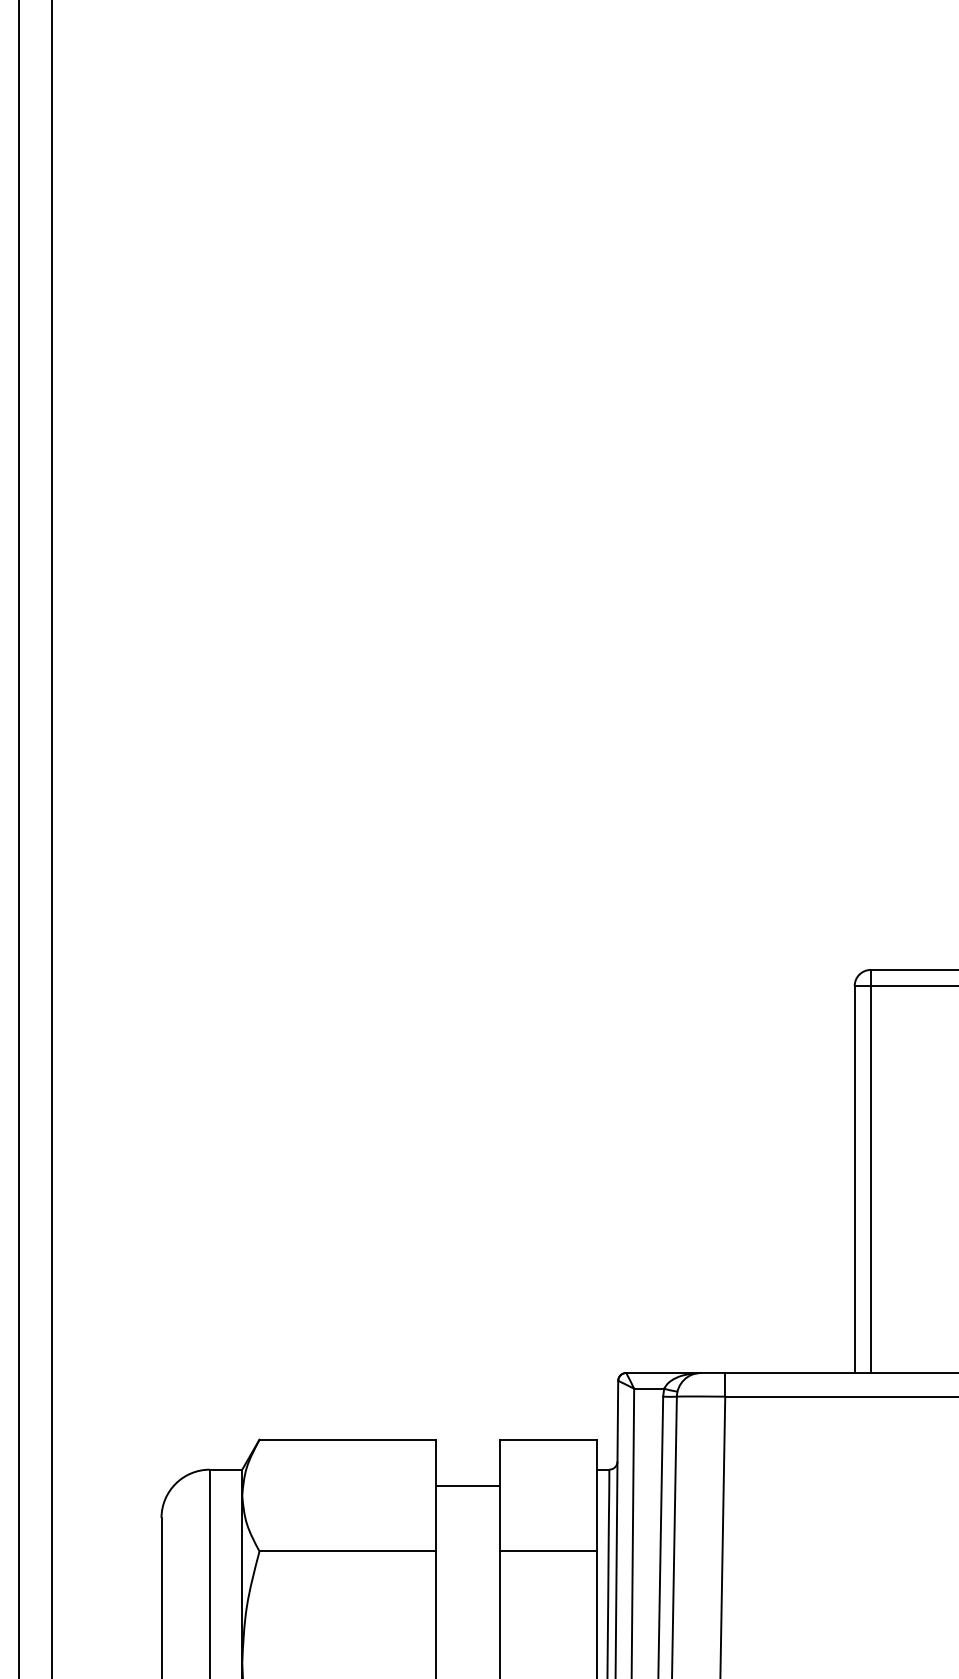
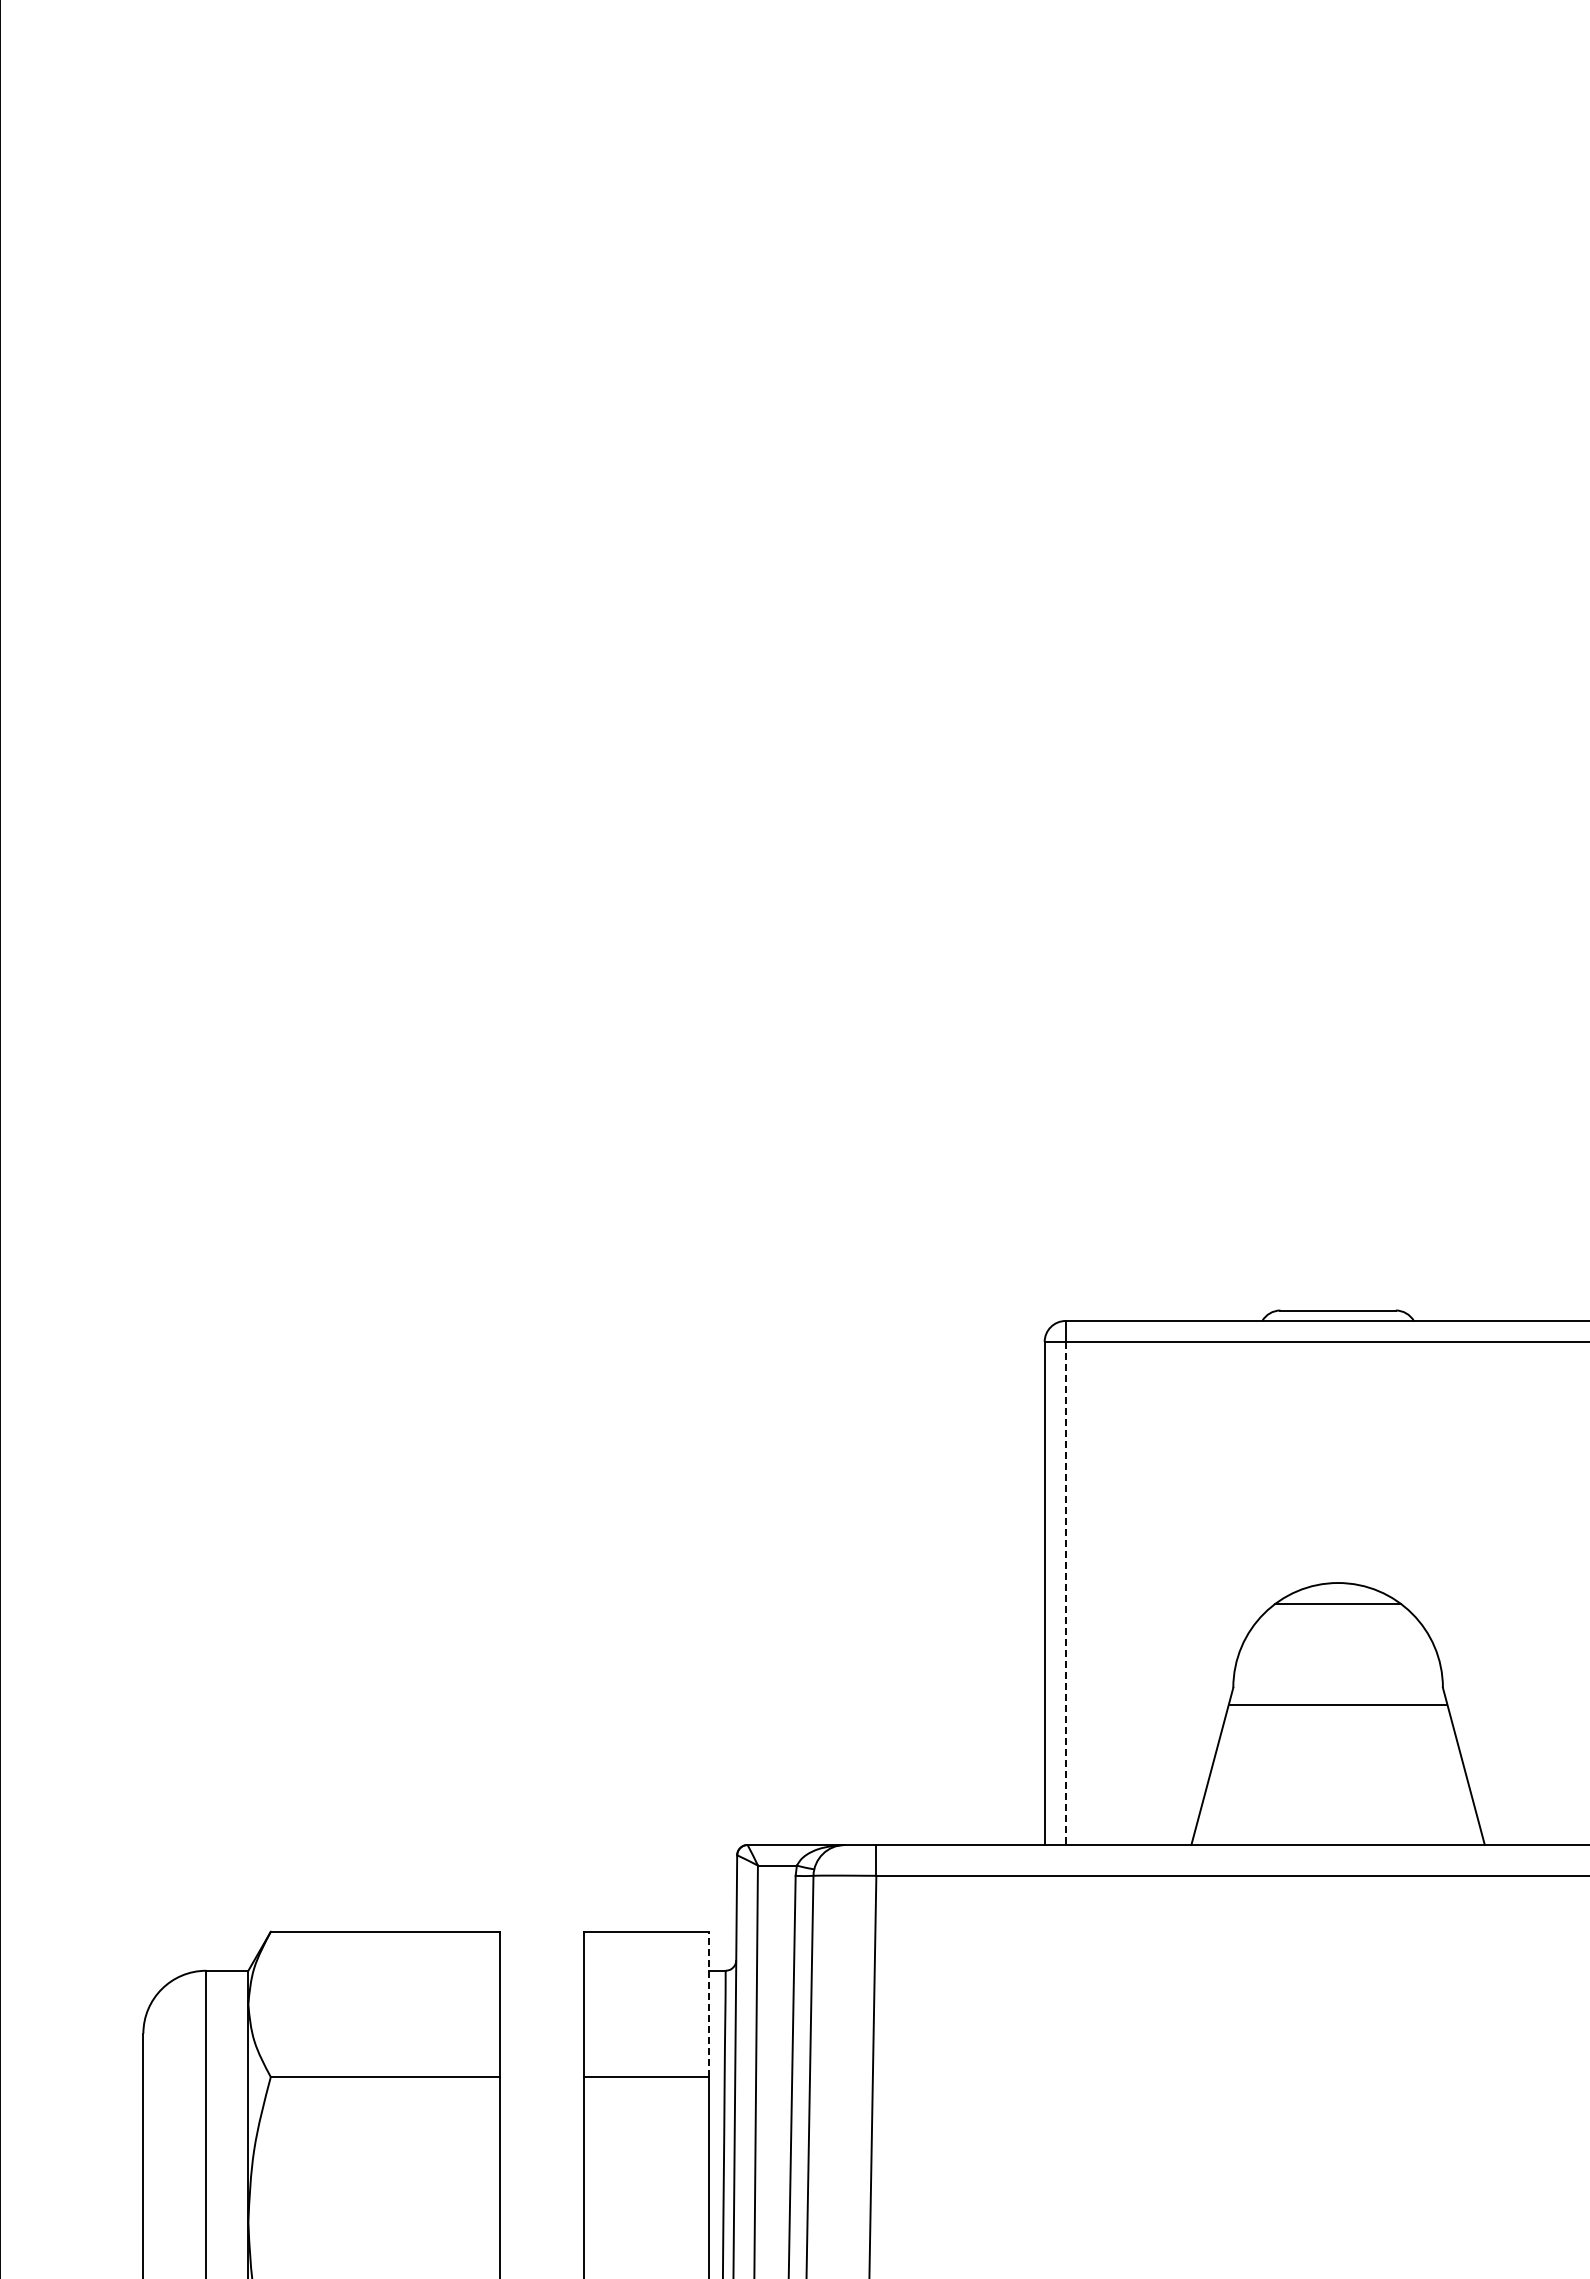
line: (870, 1179) -> (1065, 1593), solid -> dashed
line: (467, 1485) -> (541, 1991), removed
line: (596, 1495) -> (709, 2004), solid -> dashed

